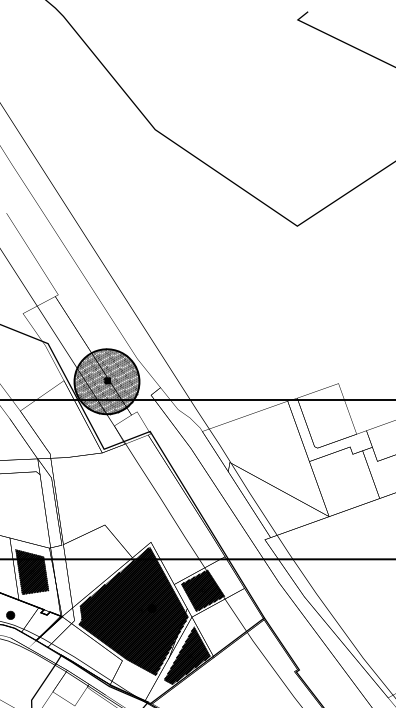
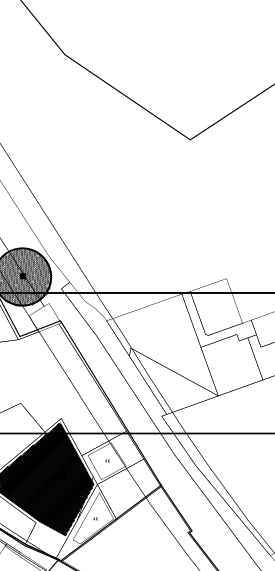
hatch: (202, 590) -> (106, 460), removed
hatch: (186, 656) -> (92, 519), removed

